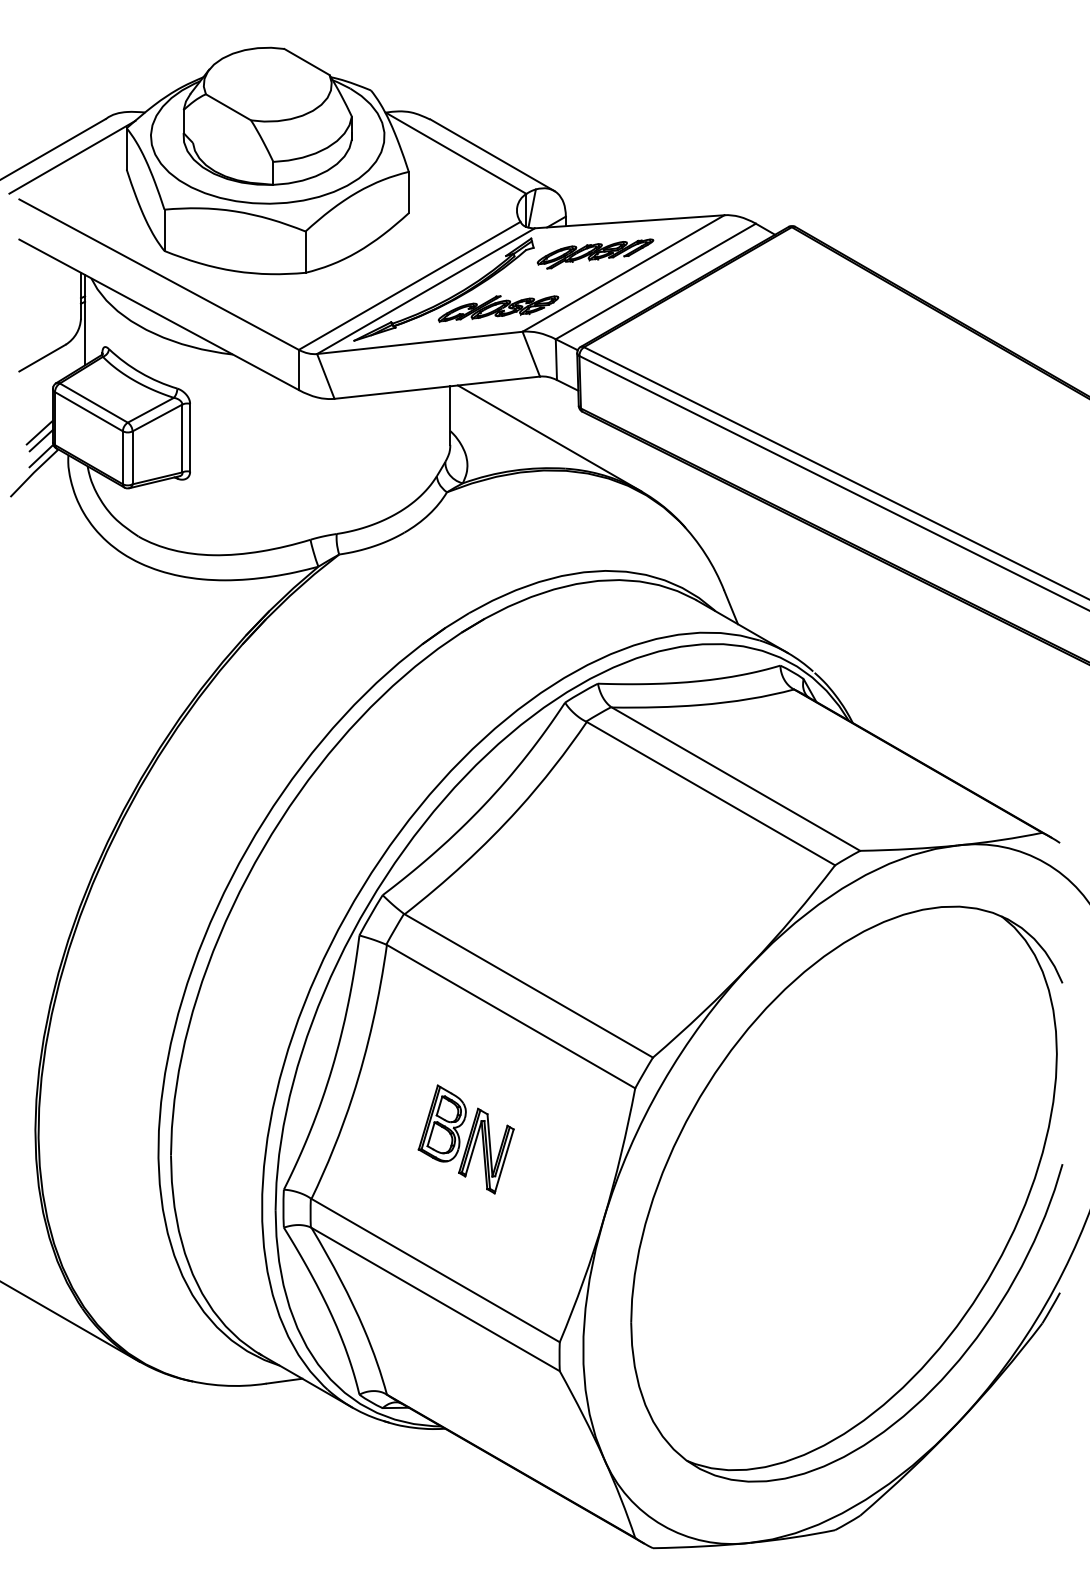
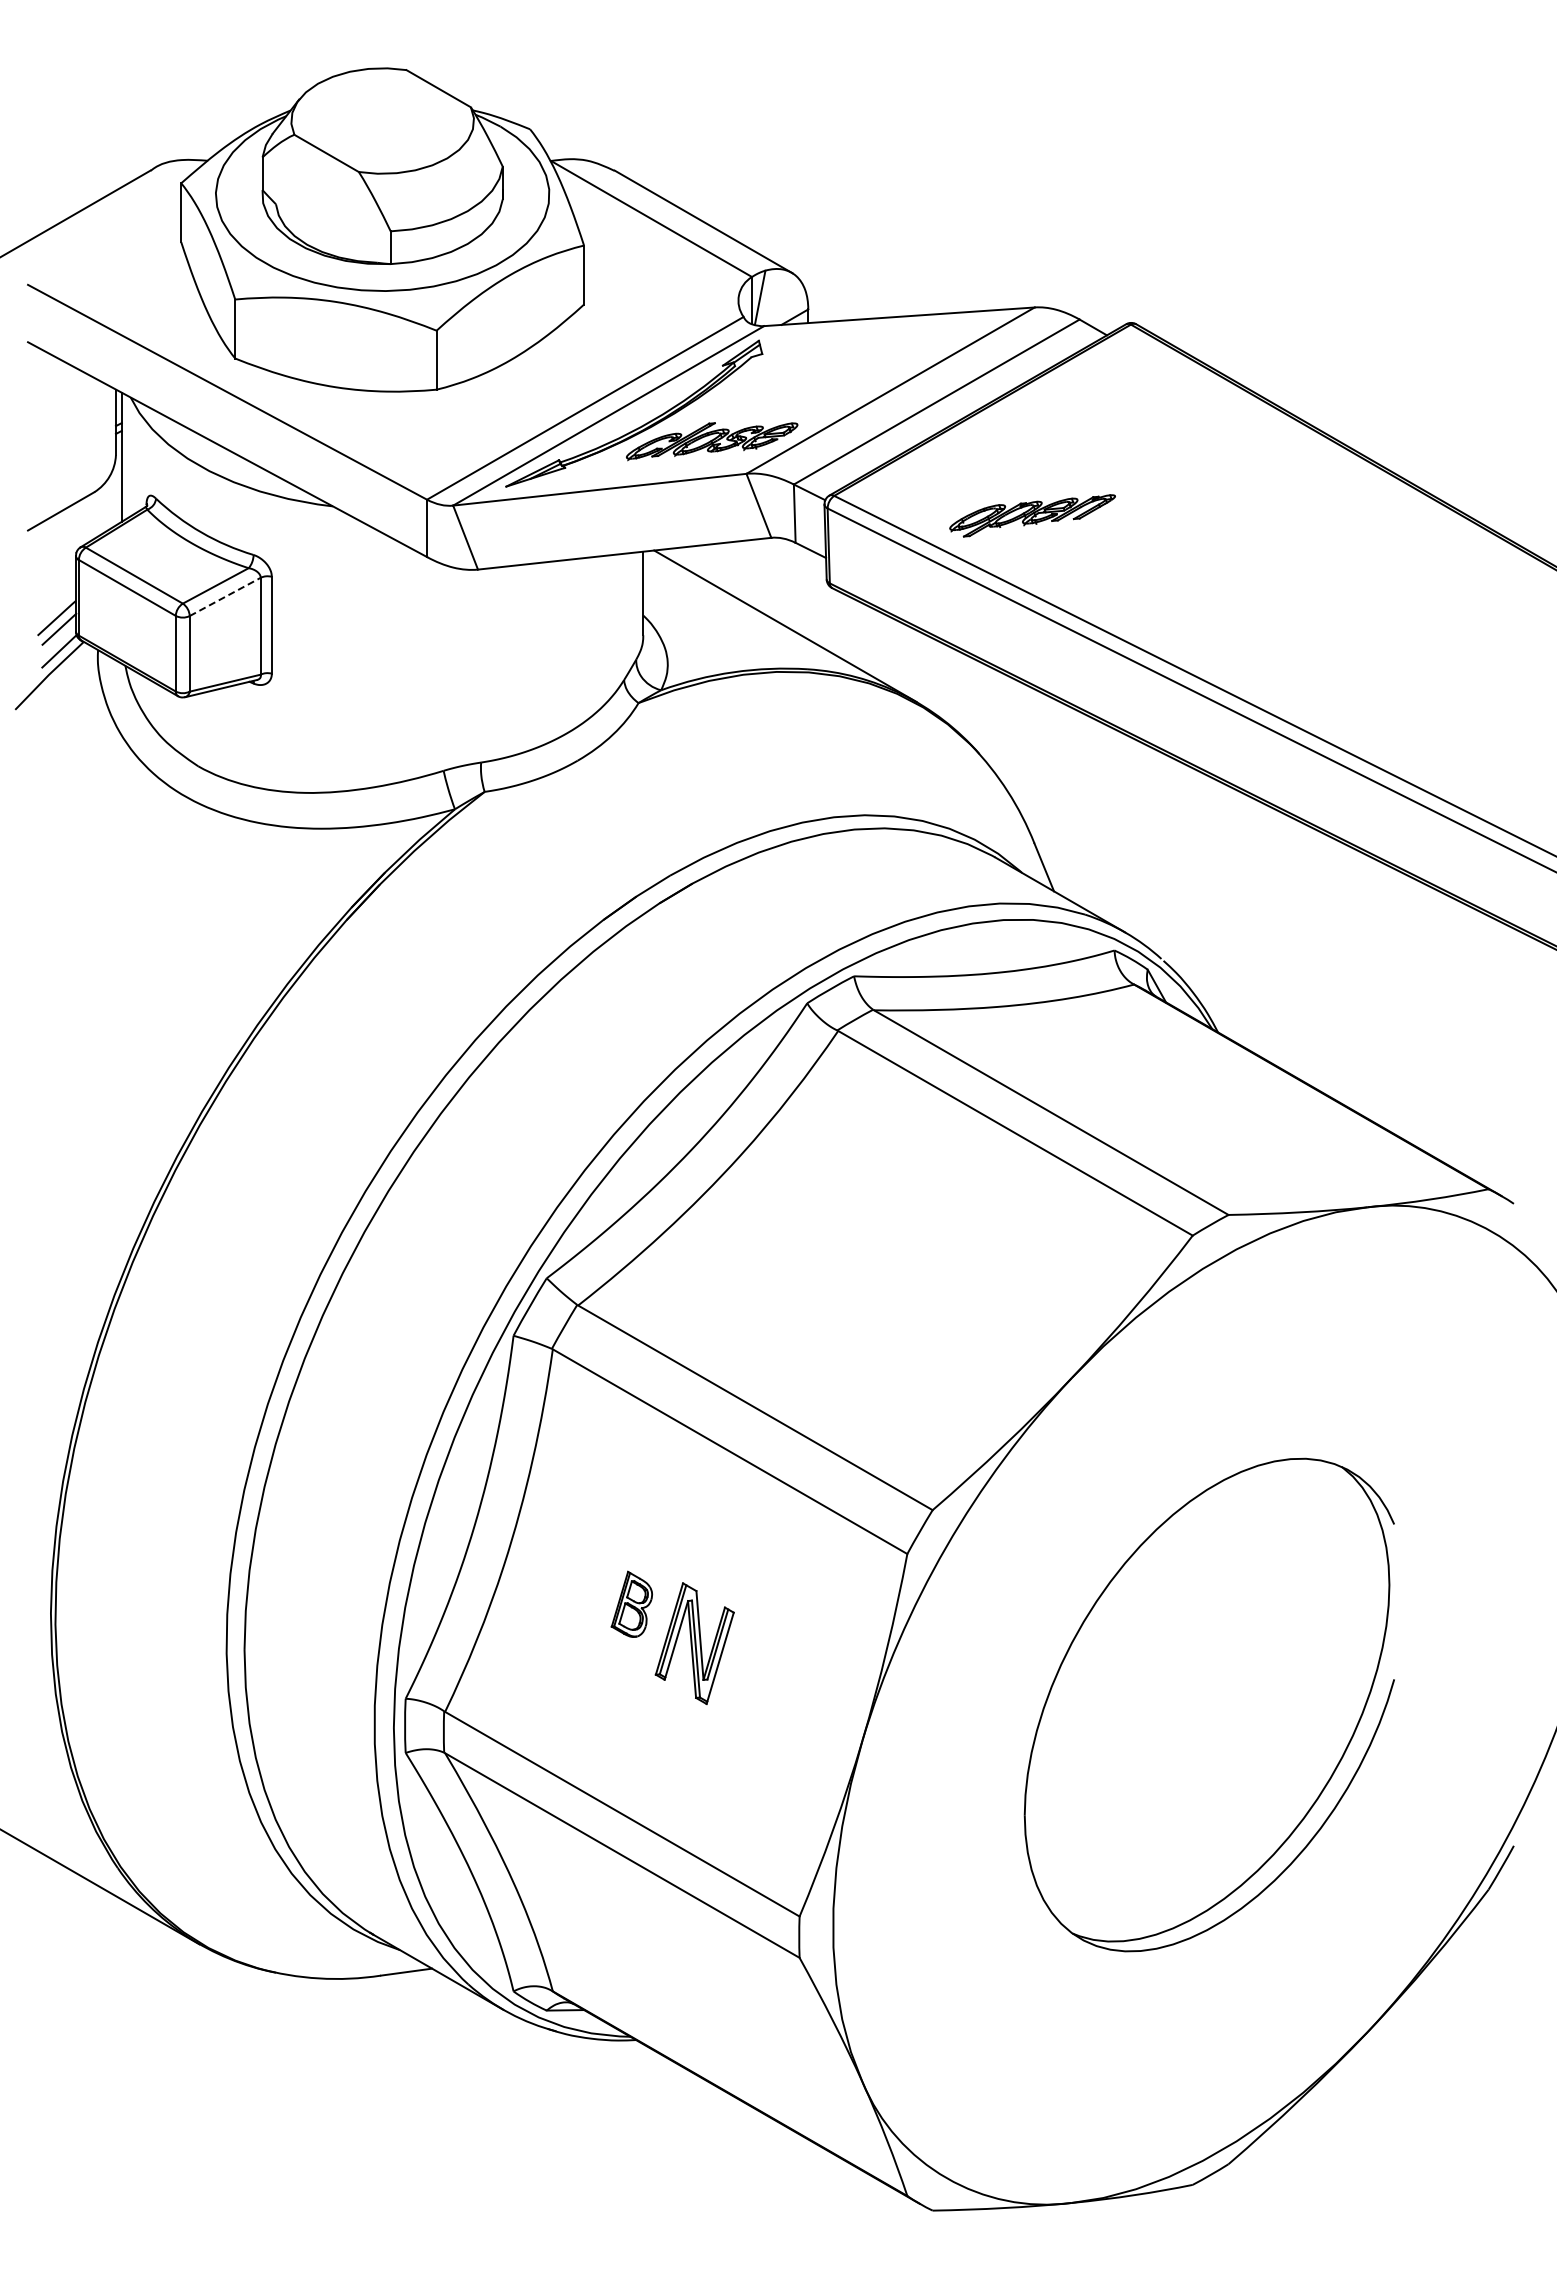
line: (72, 157) -> (103, 224), removed
part: (595, 253) -> (1032, 515), moved
line: (157, 417) -> (225, 596), solid -> dashed
part: (442, 1123) -> (631, 1604), size x0.6
part: (846, 1193) -> (1209, 1704), size x0.6

